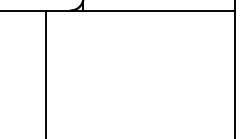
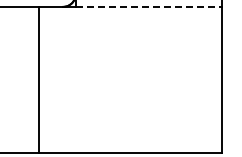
line: (159, 10) -> (149, 6), solid -> dashed

